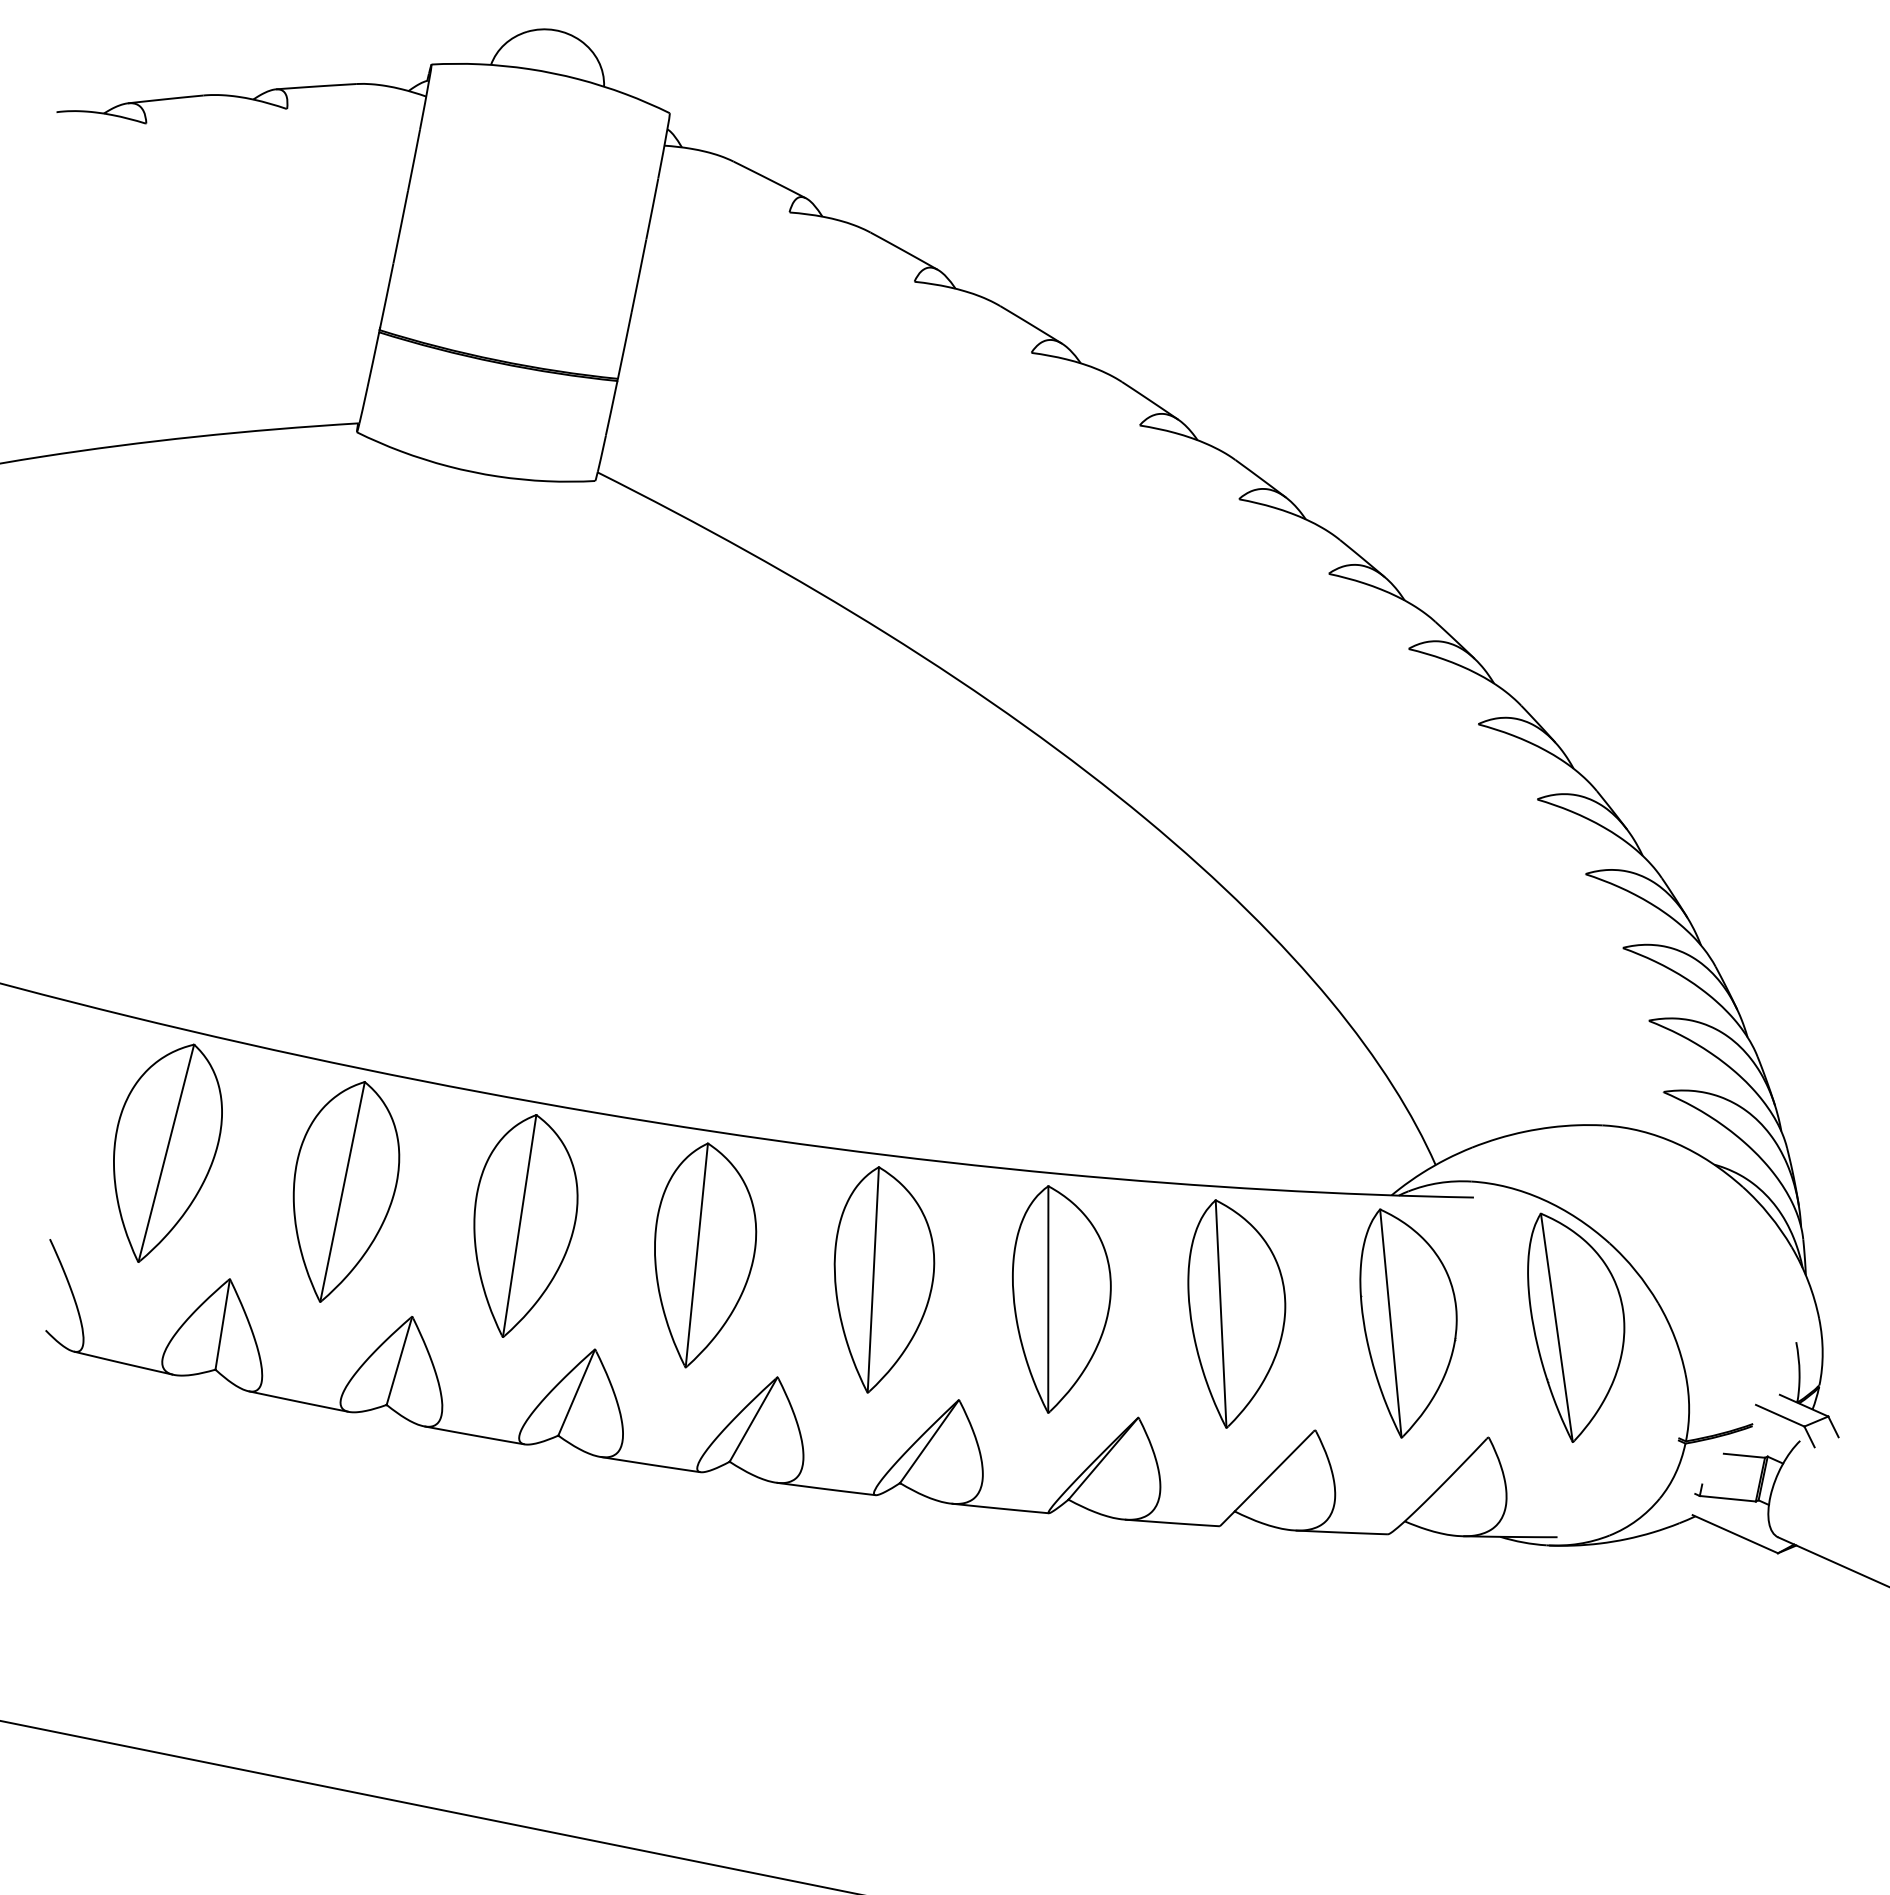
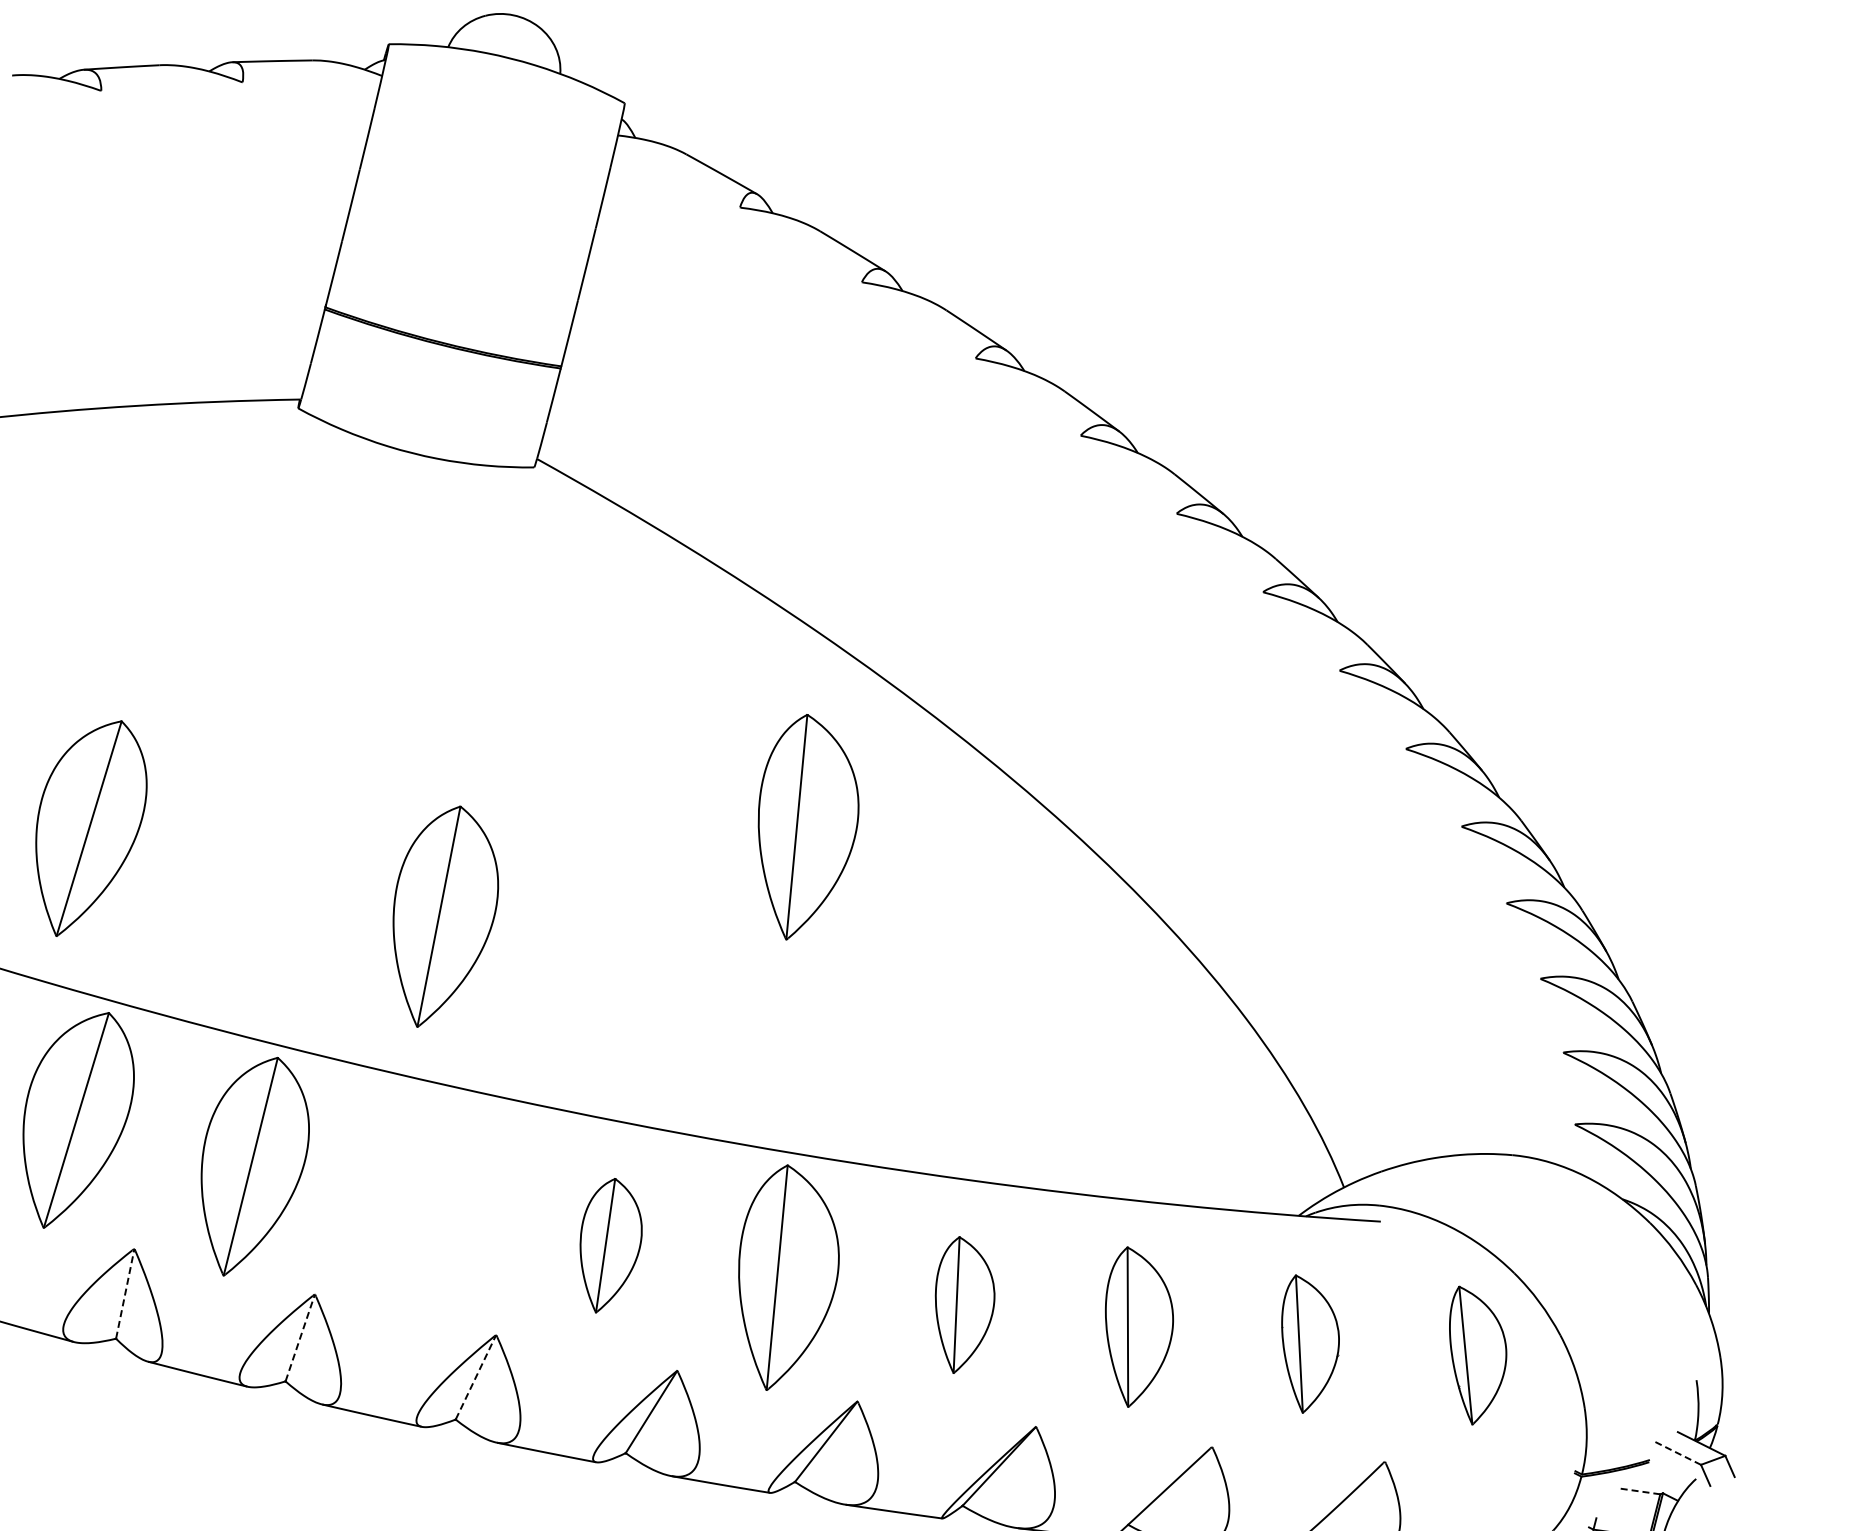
part: (884, 828) -> (808, 827), added
part: (167, 860) -> (90, 827), added
part: (525, 1225) -> (444, 916), moved
part: (705, 1255) -> (610, 1246), size x0.6
part: (1061, 1299) -> (964, 1305), size x0.6
part: (1236, 1313) -> (1138, 1327), size x0.7
part: (1408, 1323) -> (1309, 1344), size x0.6
line: (222, 1324) -> (125, 1293), solid -> dashed
part: (1576, 1327) -> (1477, 1355), size x0.6
line: (399, 1360) -> (300, 1337), solid -> dashed
line: (576, 1392) -> (475, 1377), solid -> dashed
line: (1780, 1415) -> (1677, 1452), solid -> dashed
line: (1744, 1455) -> (1639, 1491), solid -> dashed

